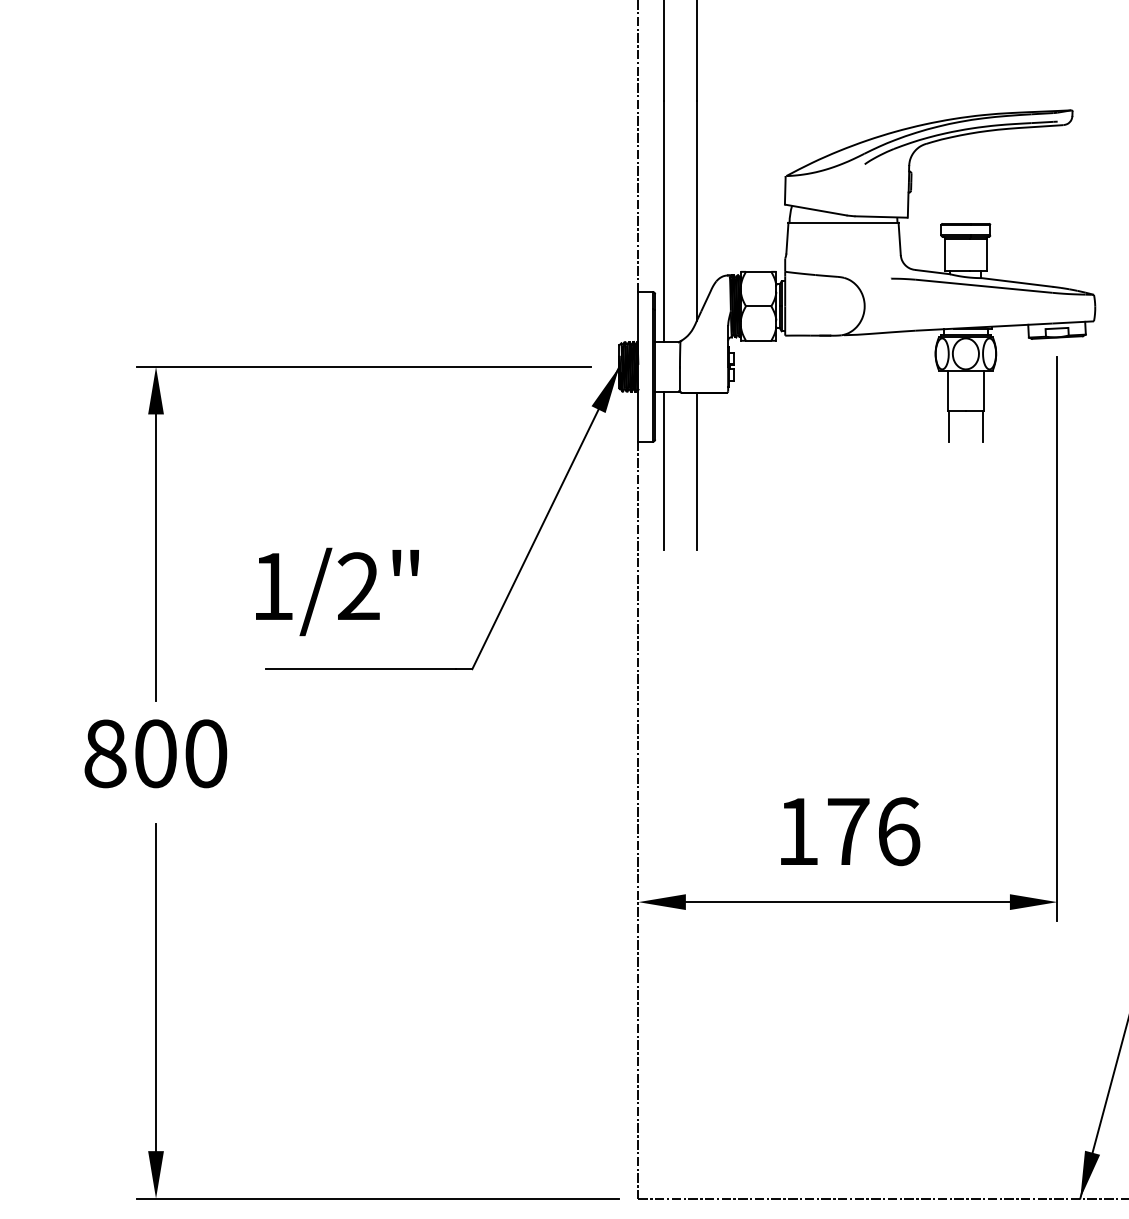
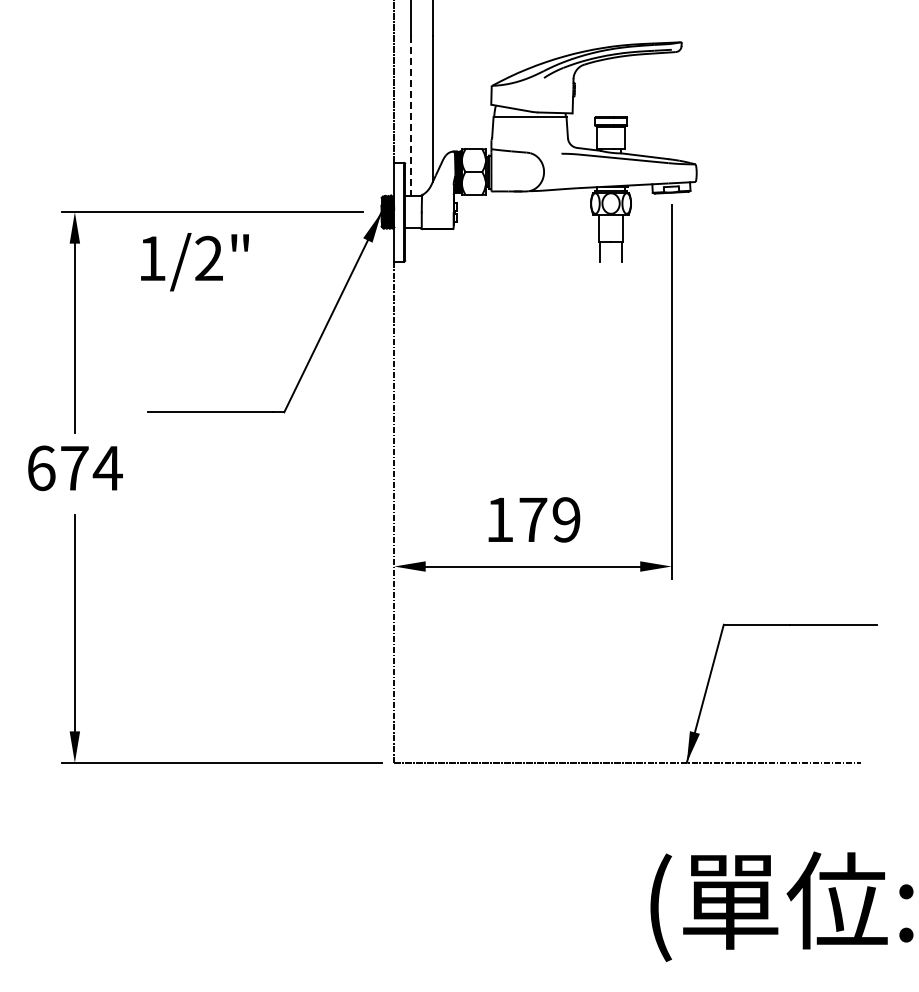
line: (664, 222) -> (411, 116), solid -> dashed
line: (664, 470) -> (411, 280), removed
line: (697, 471) -> (433, 281), removed
text: (336, 592) -> (194, 262), moved
text: (155, 754) -> (74, 468), 800 -> 674
text: (898, 831) -> (566, 519), 176 -> 179

